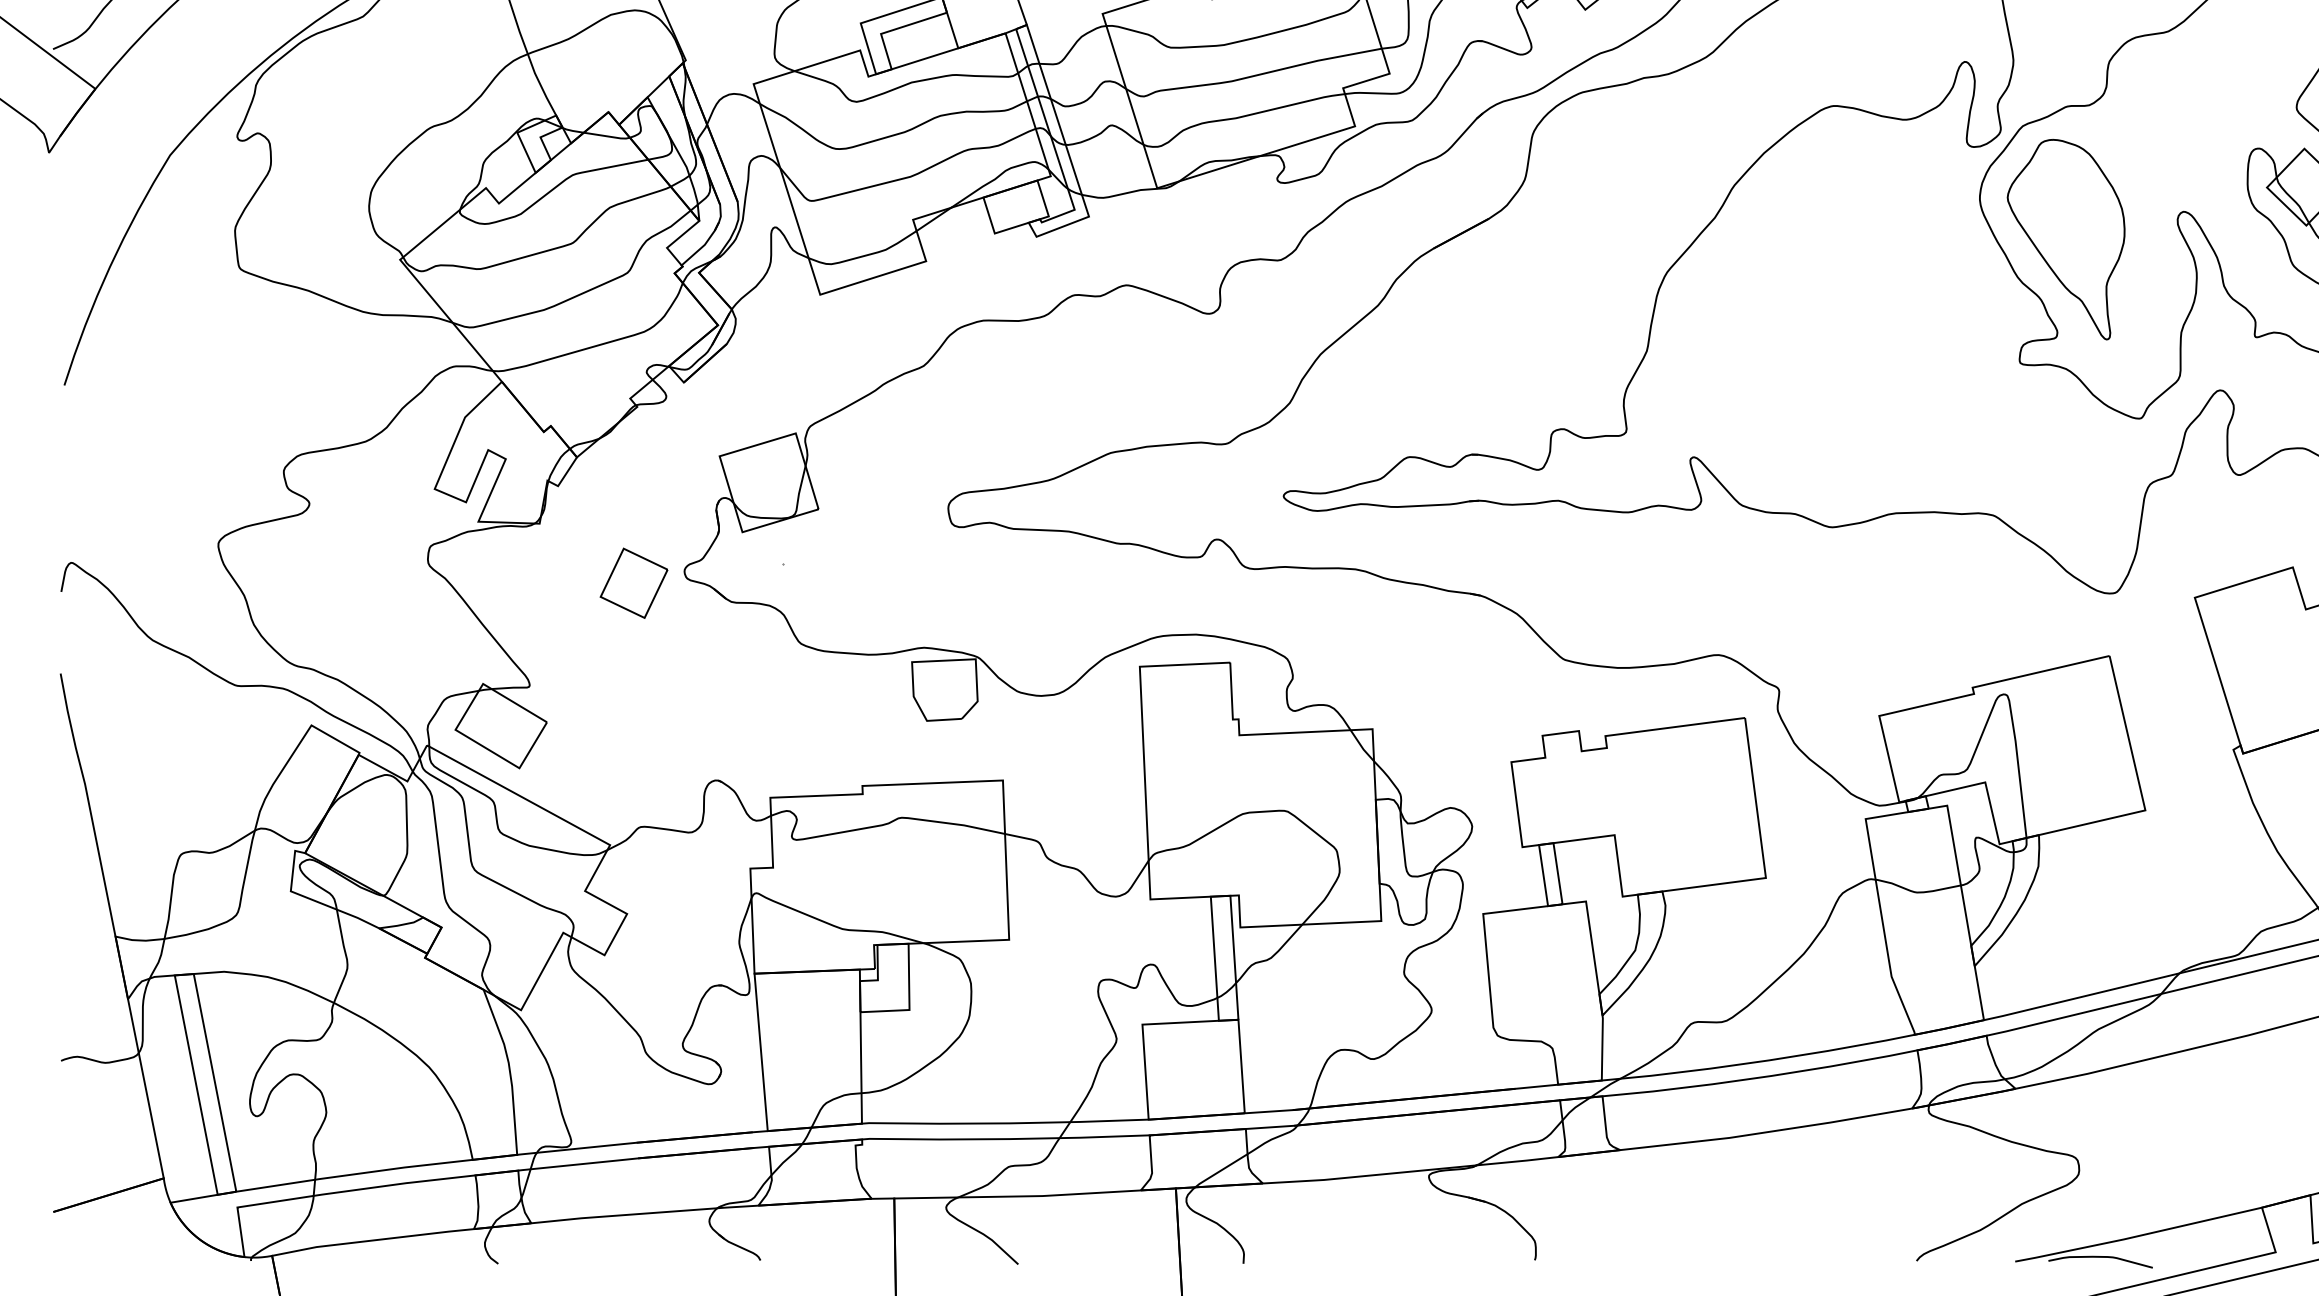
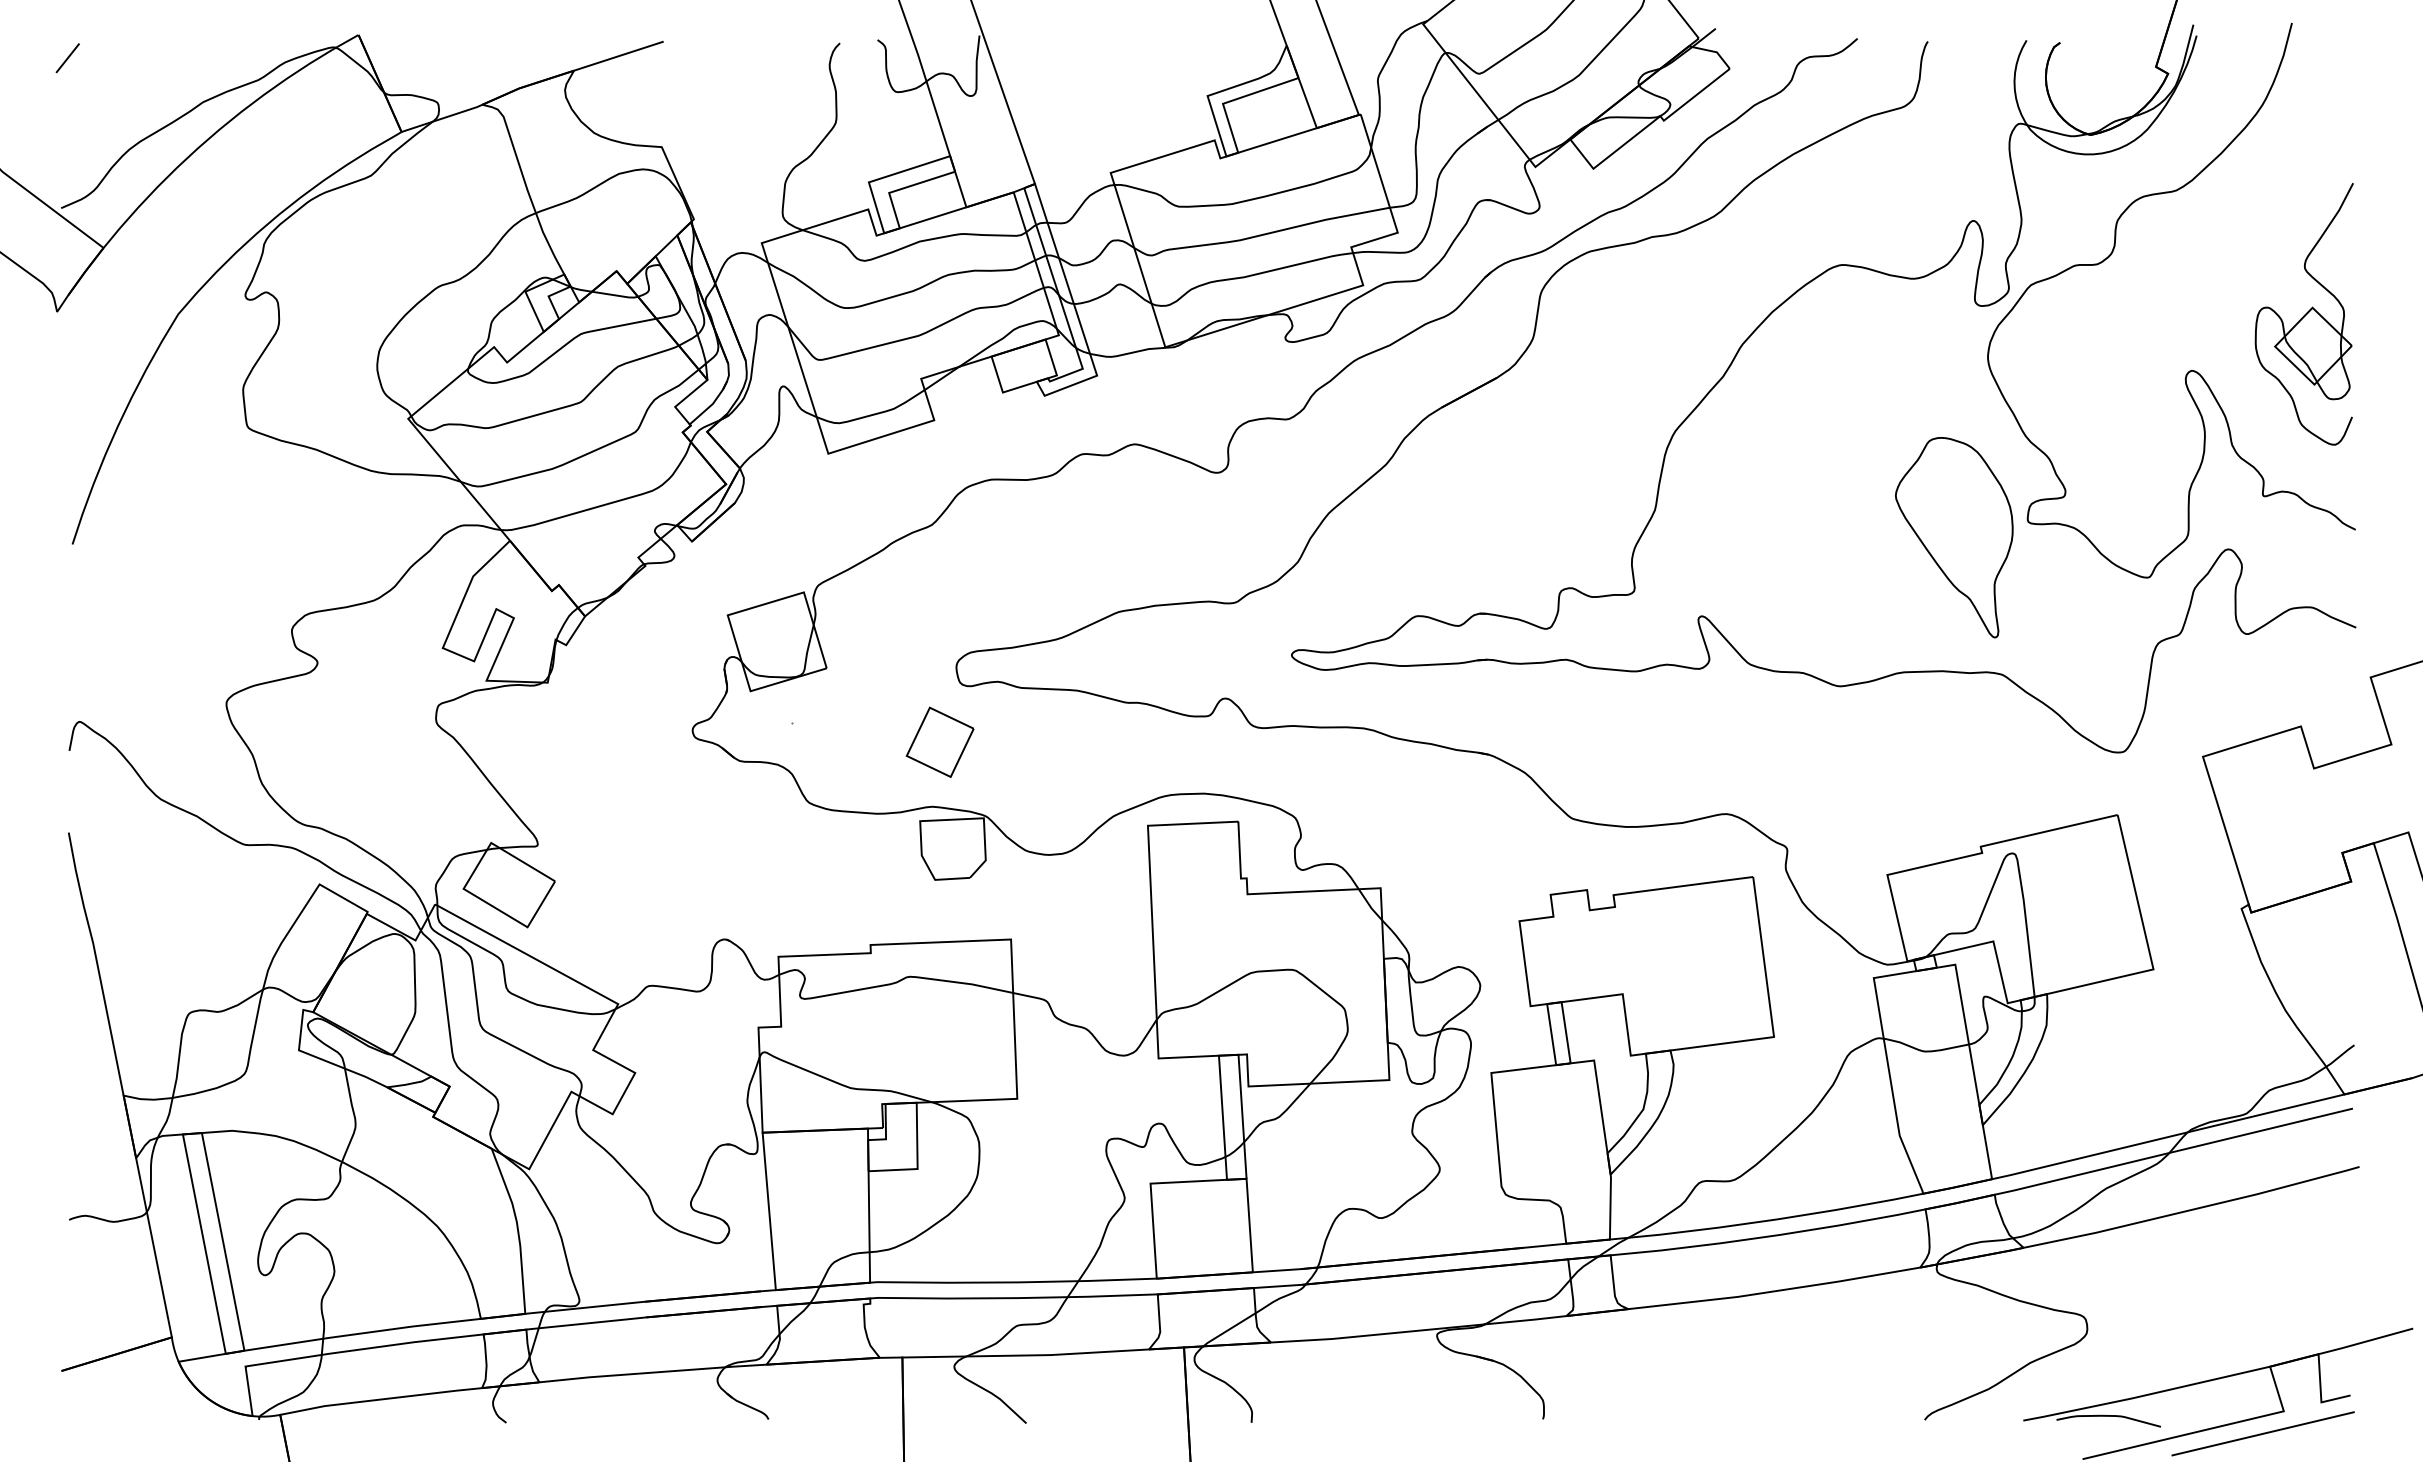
part: (2066, 239) -> (1954, 537), moved
part: (633, 582) -> (939, 741), moved

